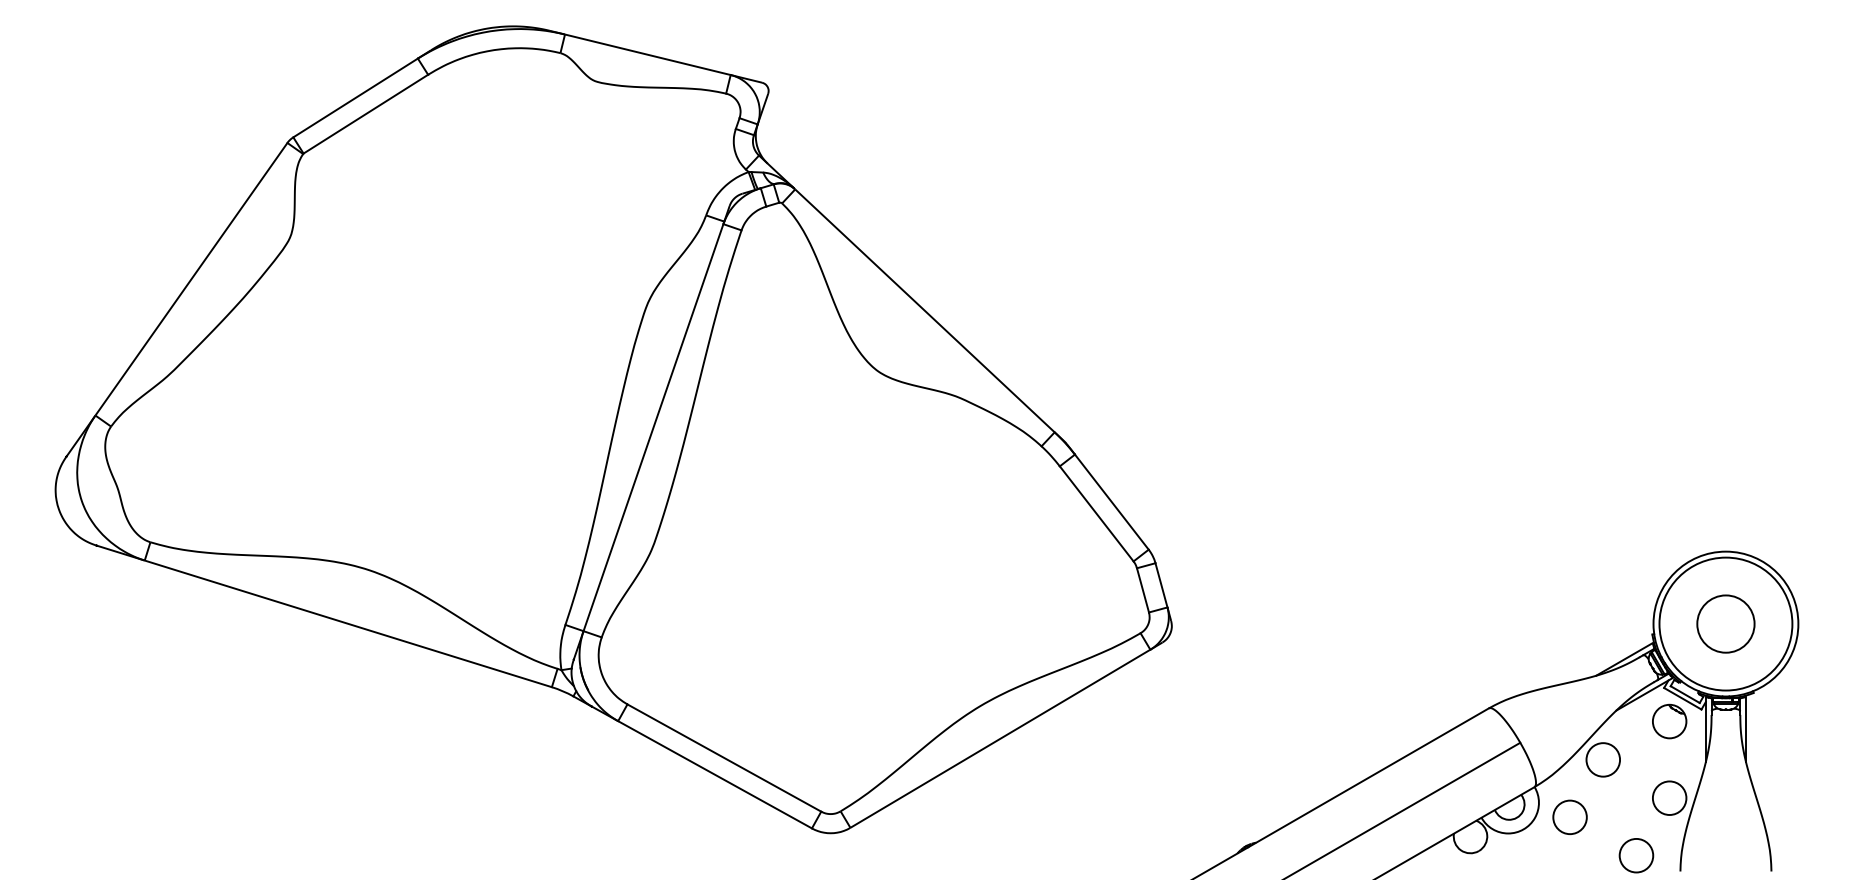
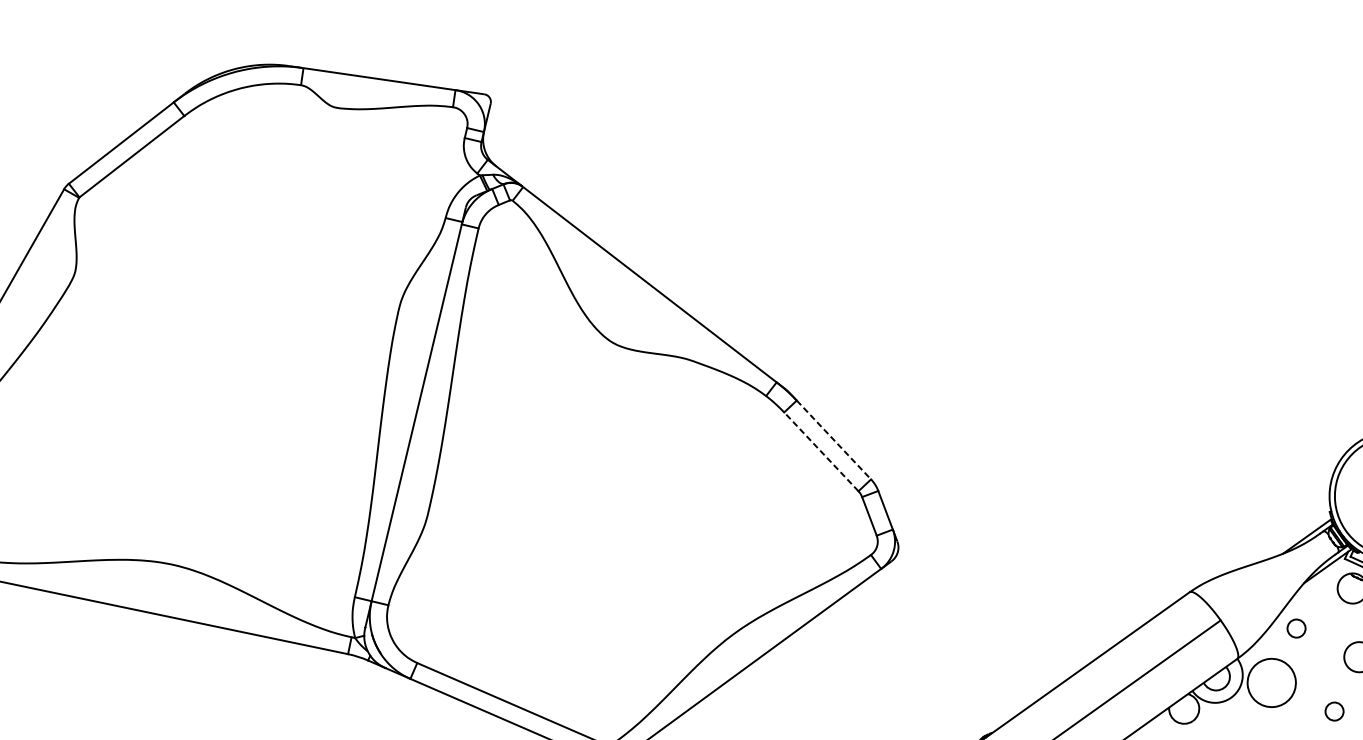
line: (1112, 502) -> (834, 440), solid -> dashed
line: (1096, 513) -> (821, 451), solid -> dashed
circle: (1603, 759) -> (1296, 628), size x0.6
circle: (1569, 817) -> (1271, 683), size x1.6
circle: (1636, 855) -> (1334, 711), size x0.6

